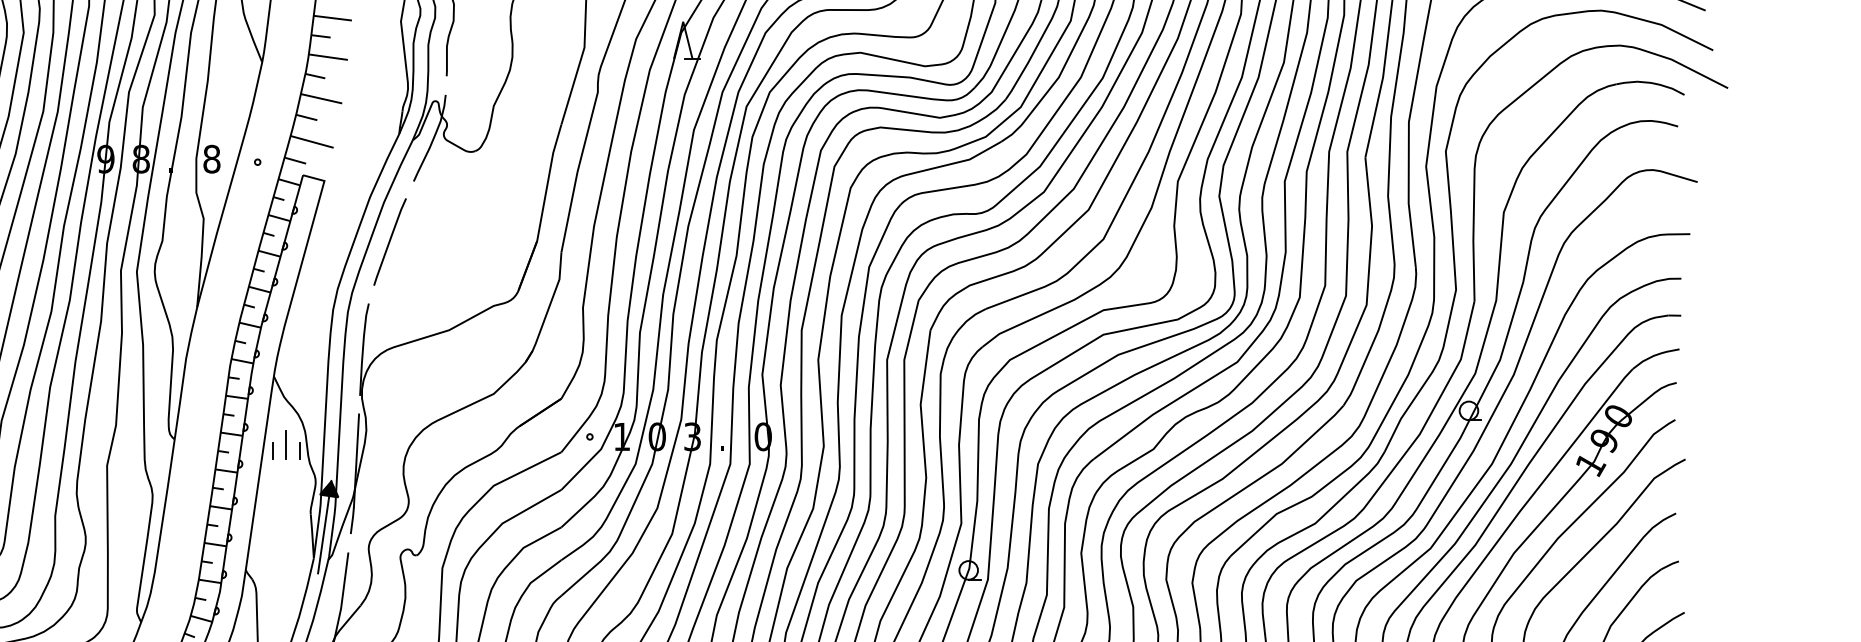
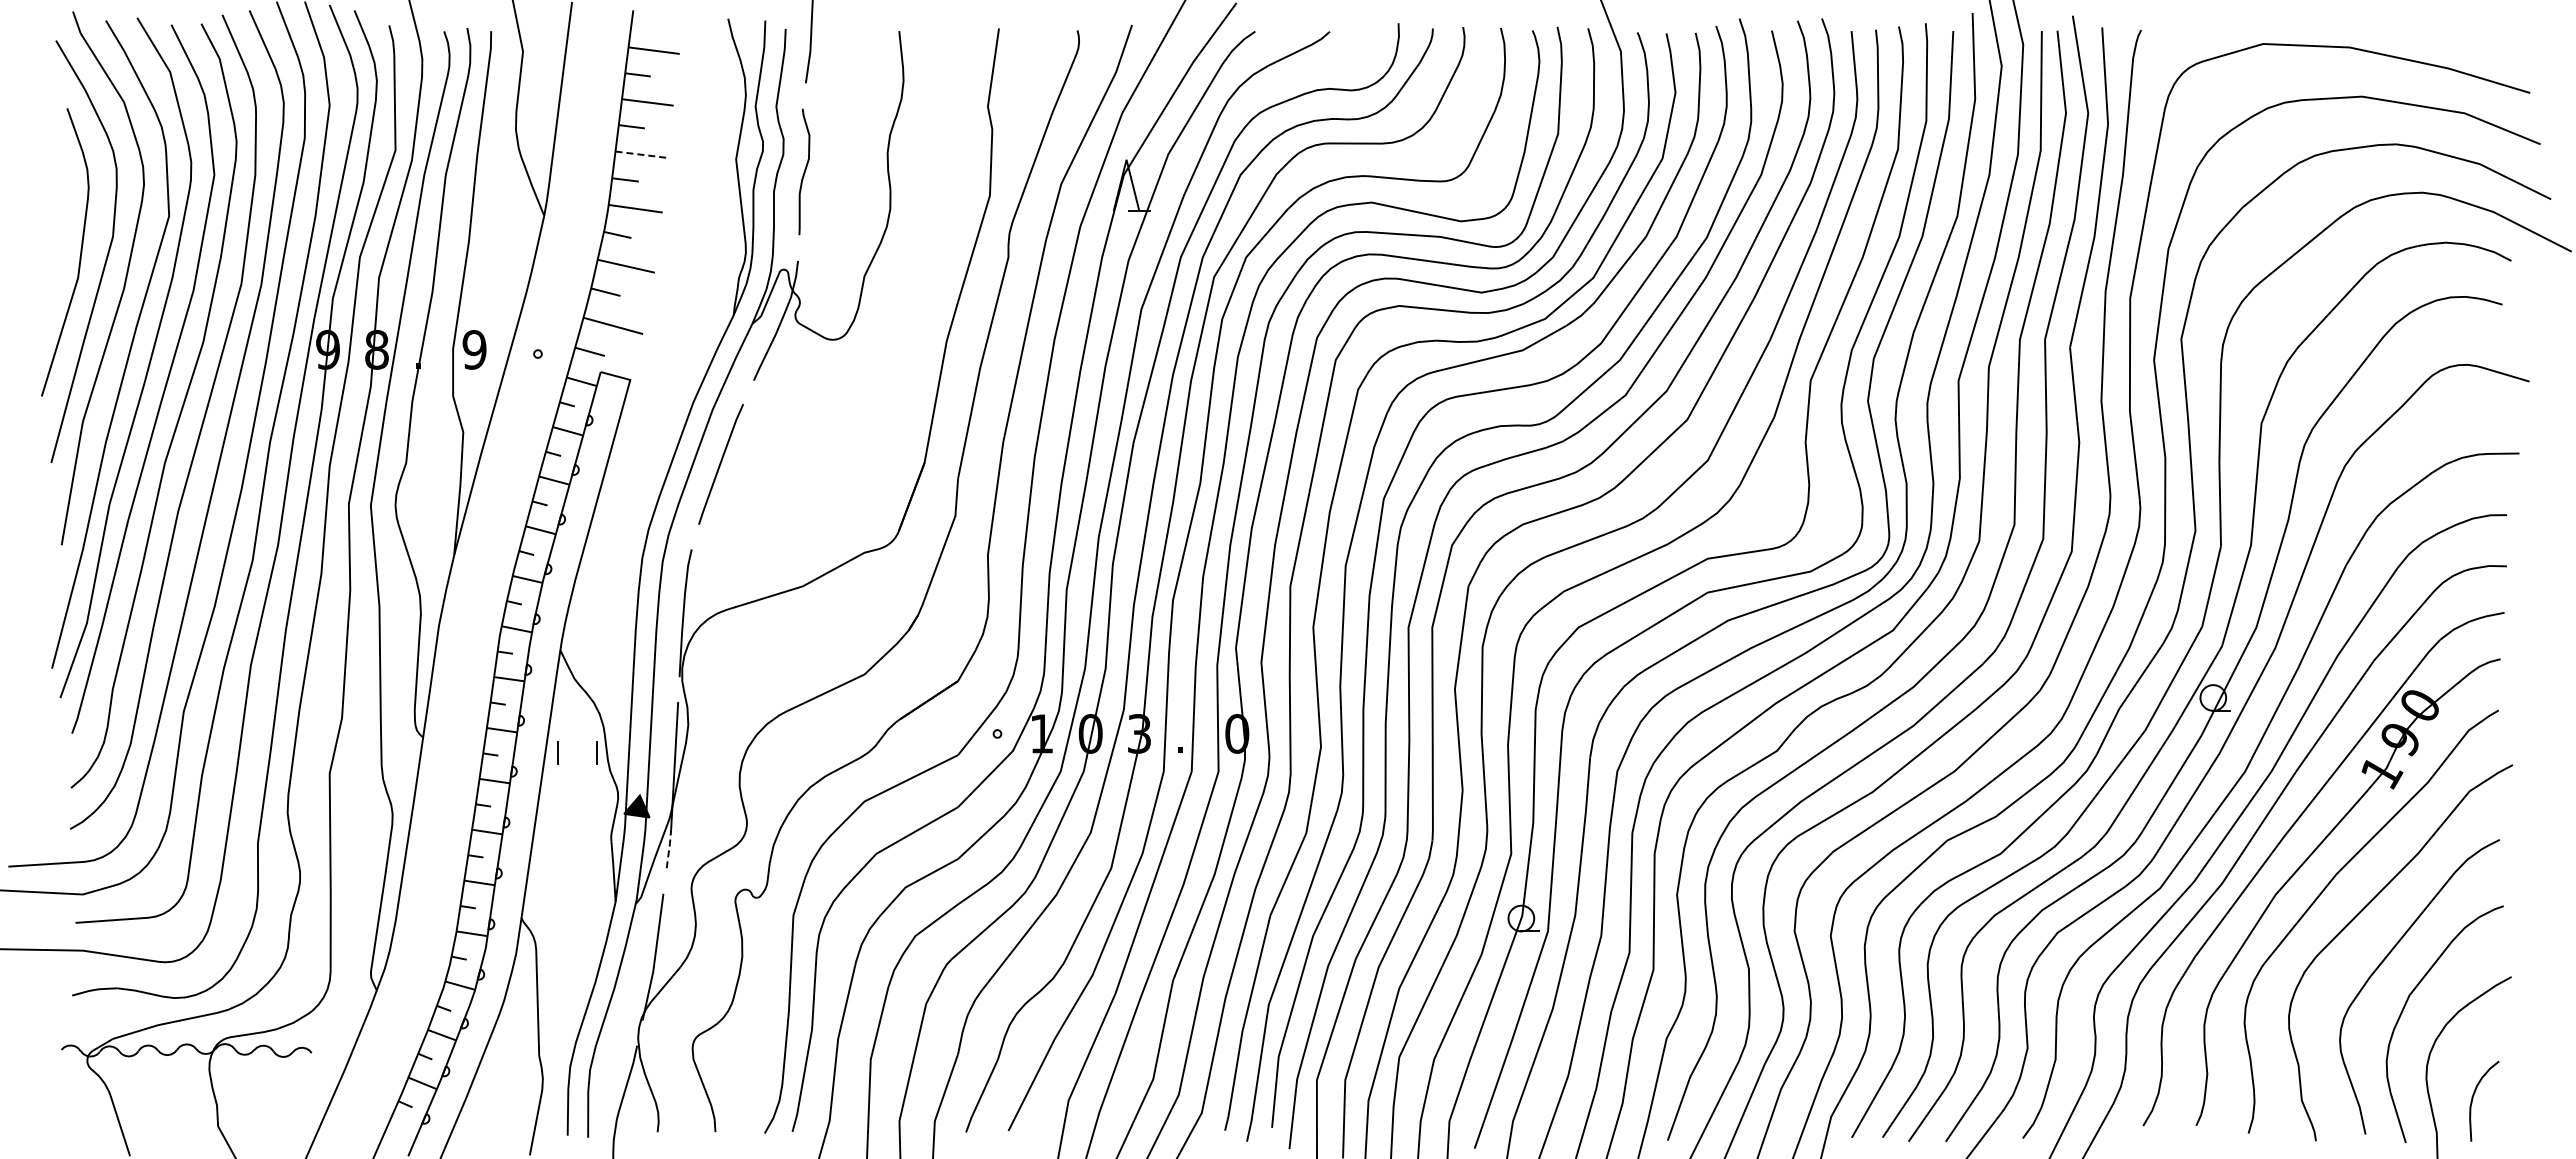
line: (332, 17) -> (641, 154), solid -> dashed
text: (211, 158) -> (474, 349), 8 -> 9
line: (286, 444) -> (577, 744), removed
line: (352, 519) -> (669, 848), solid -> dashed
line: (324, 526) -> (630, 858), removed

